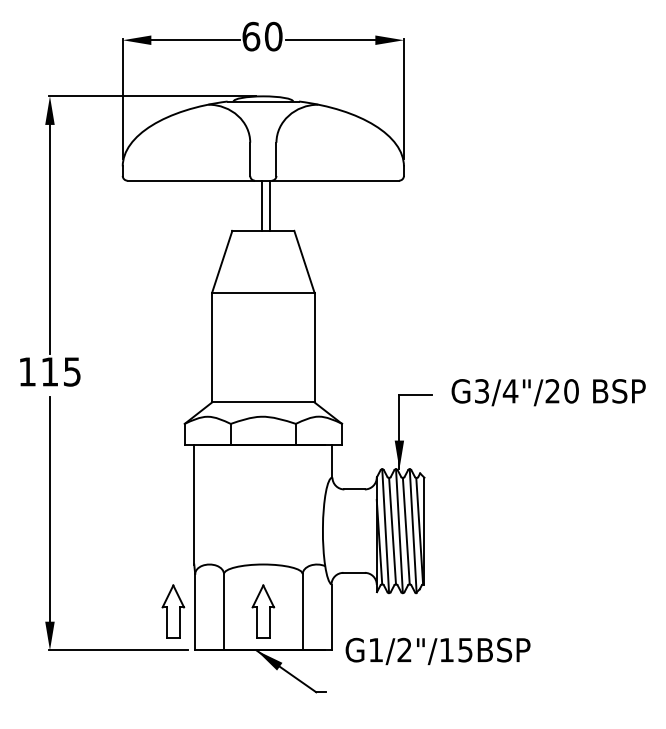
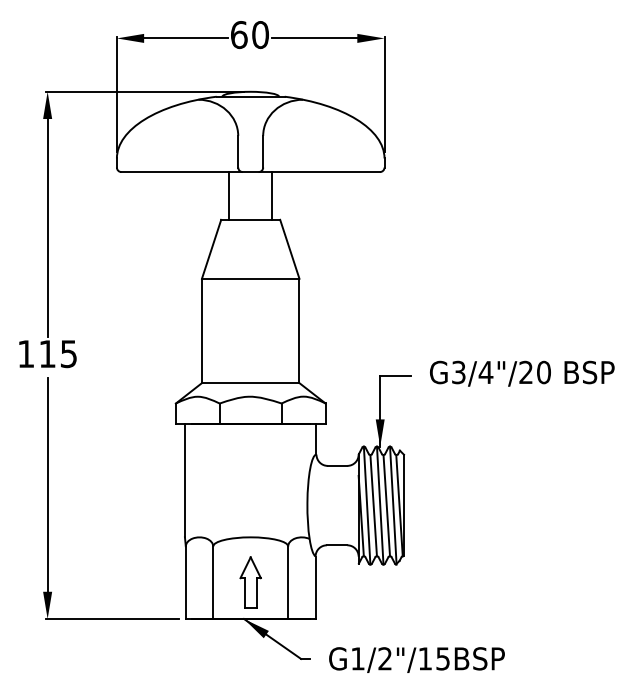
line: (261, 205) -> (271, 195), moved
line: (269, 205) -> (228, 195), moved
part: (173, 611) -> (165, 582), removed
text: (437, 651) -> (416, 660), moved

